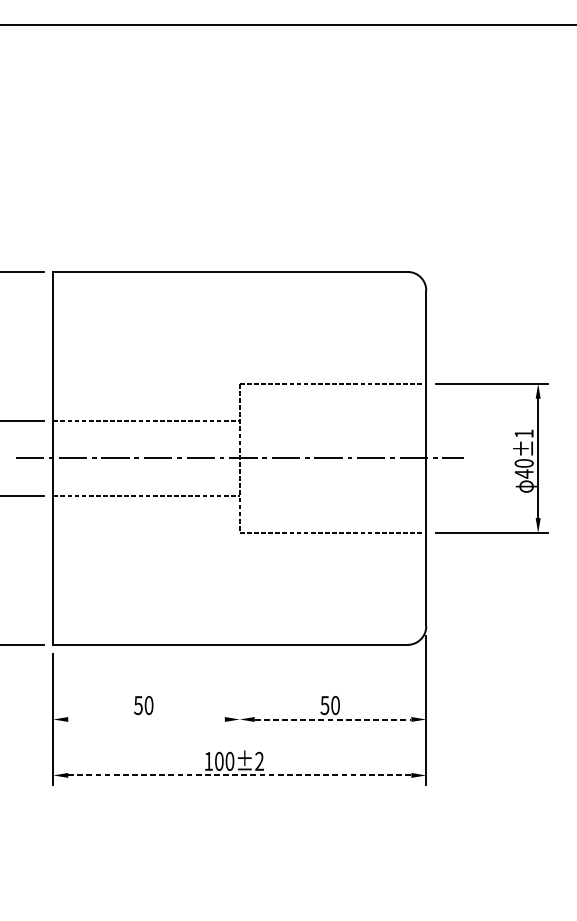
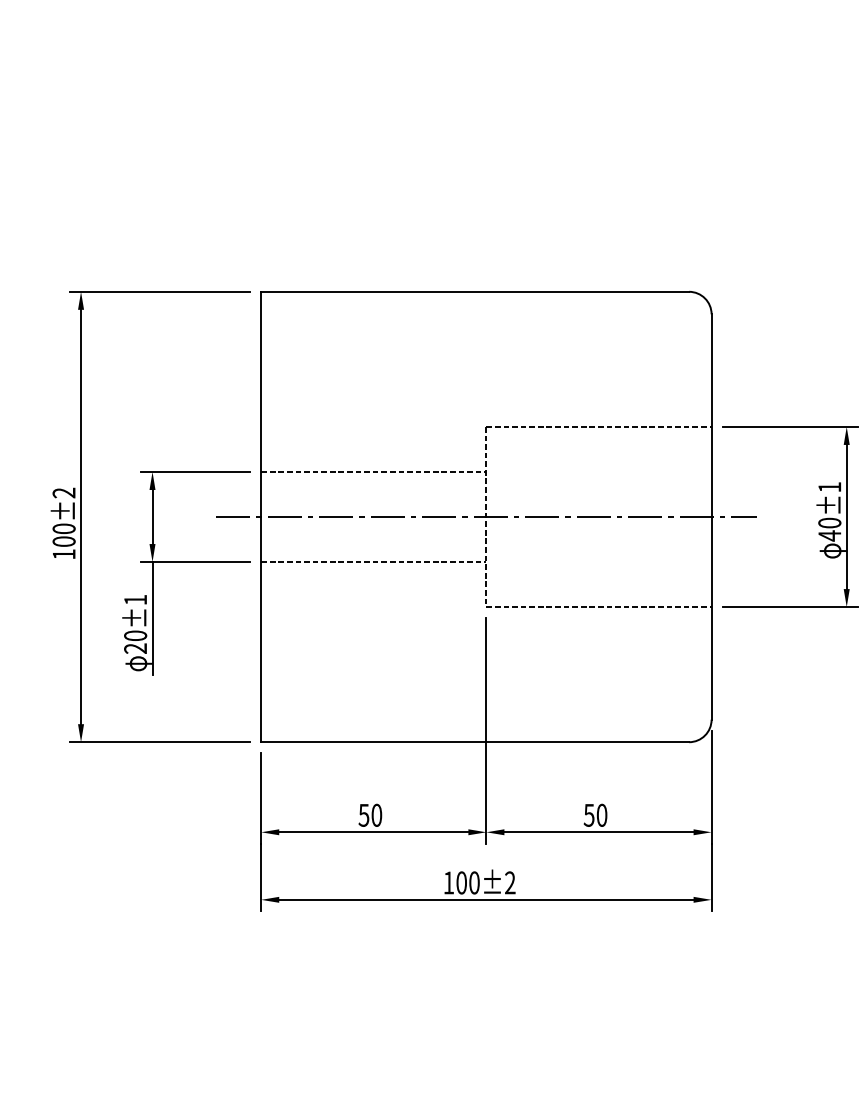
line: (239, 635) -> (486, 730), added
line: (146, 719) -> (373, 832), added
line: (333, 719) -> (599, 832), dashed -> solid
line: (239, 775) -> (486, 899), dashed -> solid

